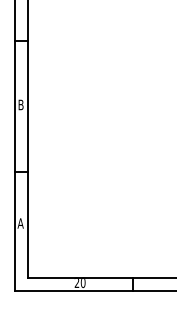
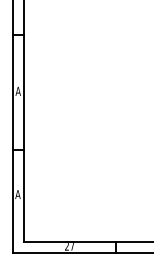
text: (20, 103) -> (17, 90), B -> A
text: (83, 283) -> (72, 246), 20 -> 27

